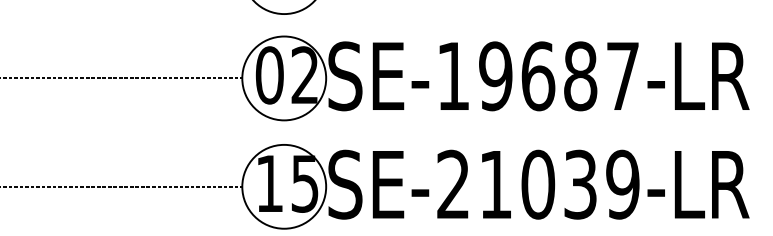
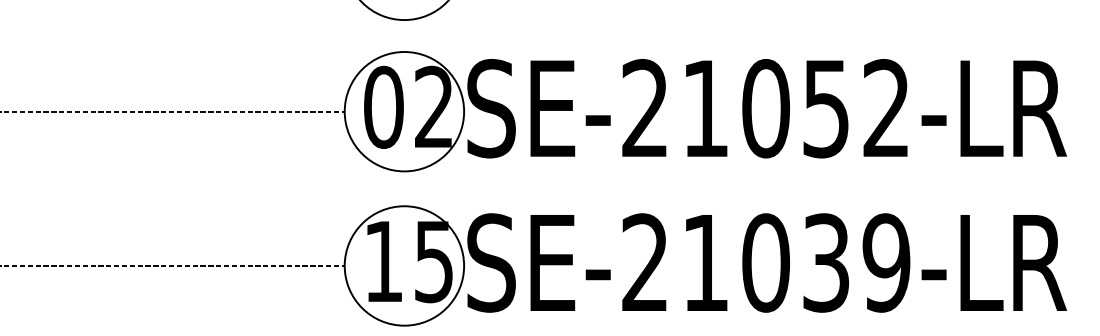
text: (537, 76) -> (764, 108), SE-19687-LR -> SE-21052-LR

